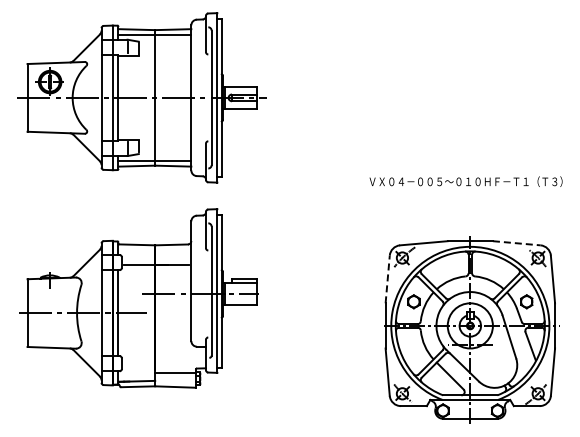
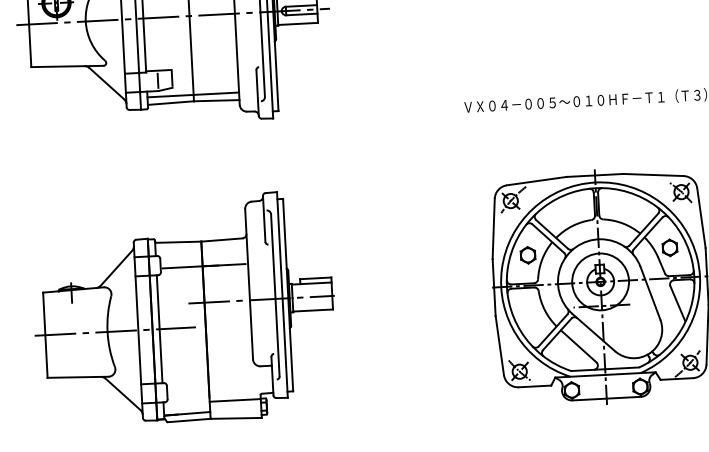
line: (516, 243) -> (653, 175), dashed -> solid
line: (387, 279) -> (493, 229), dashed -> solid
part: (138, 298) -> (183, 309), moved

